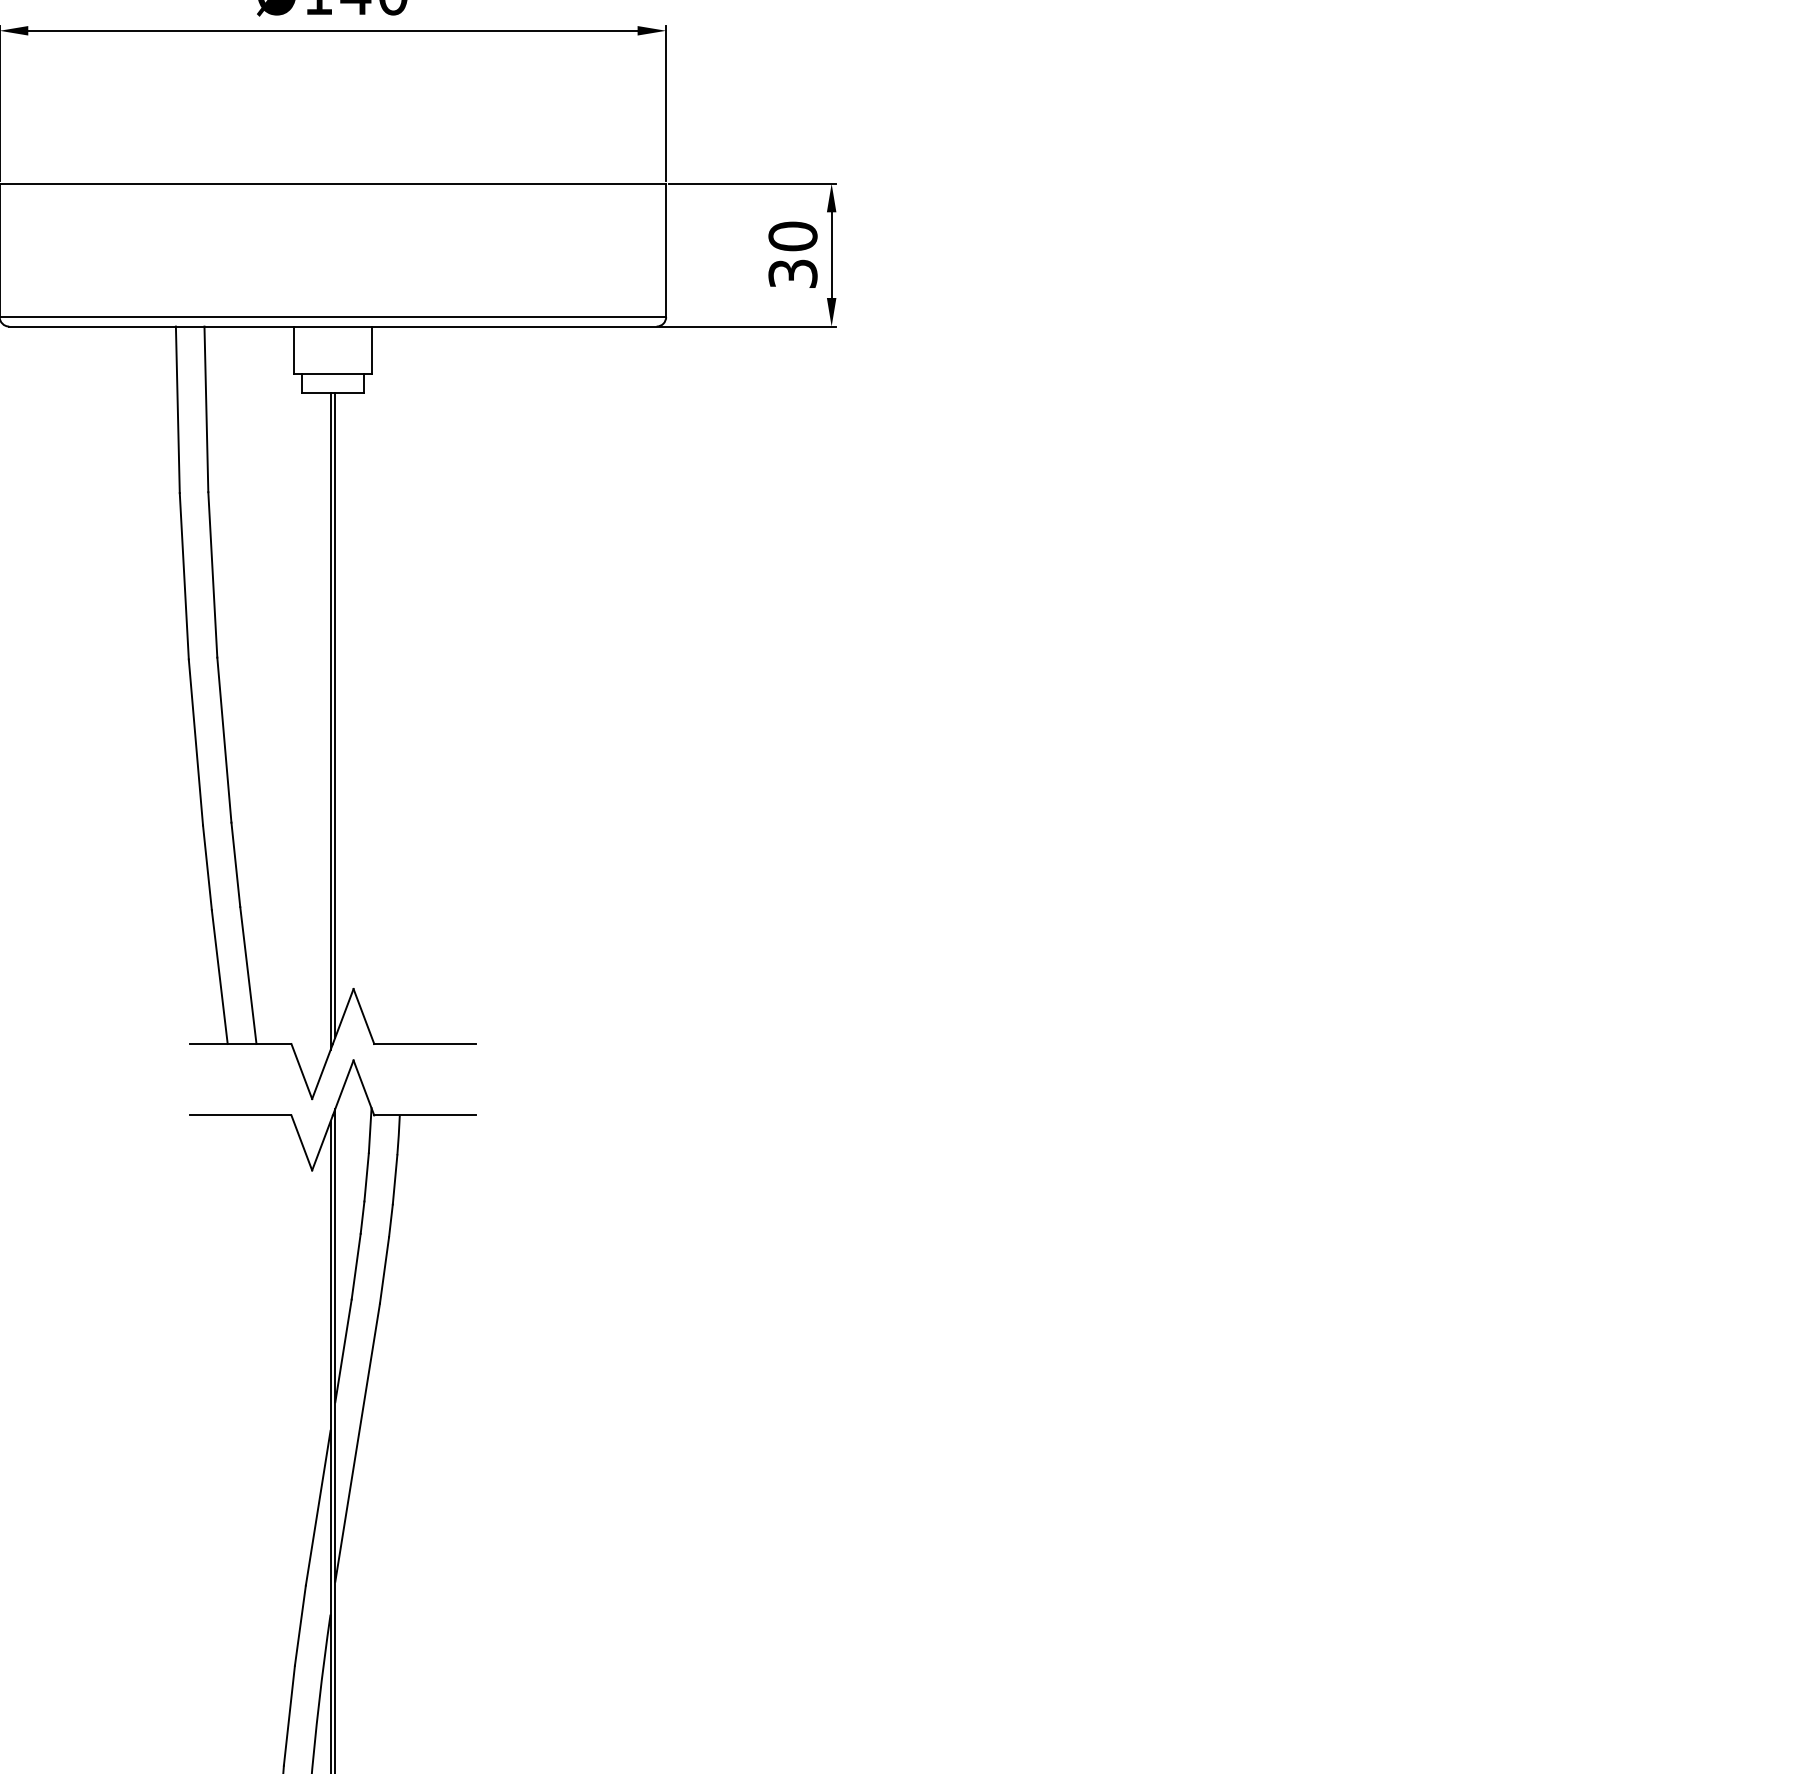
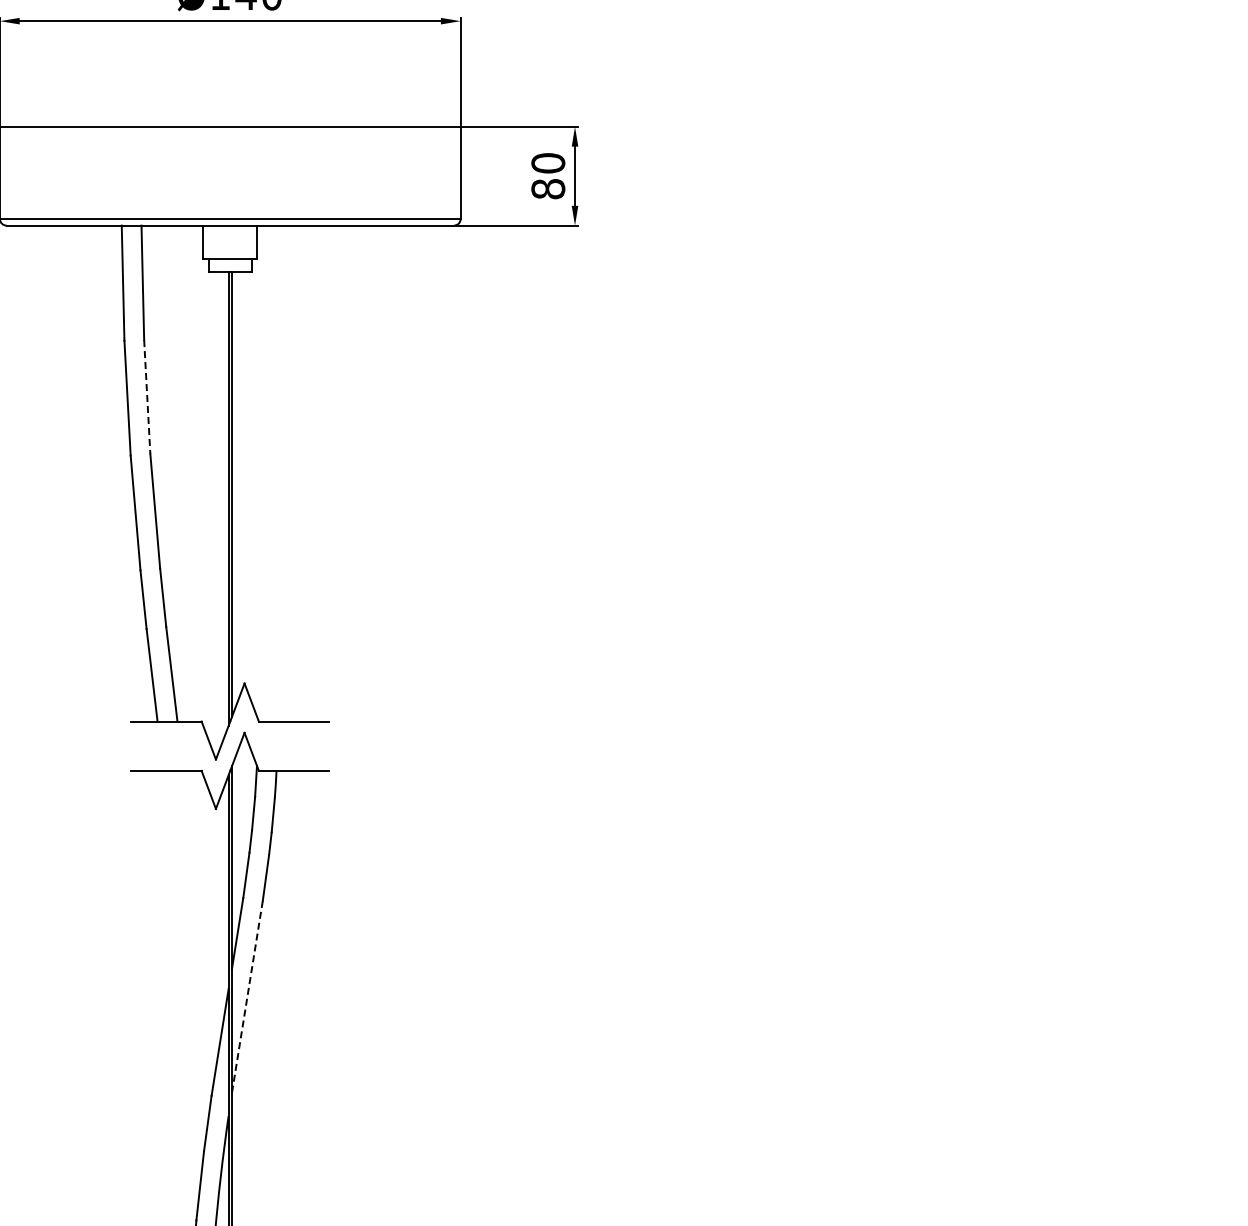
text: (793, 274) -> (548, 189), 30 -> 80
line: (213, 575) -> (147, 397), solid -> dashed
line: (357, 1443) -> (247, 997), solid -> dashed

